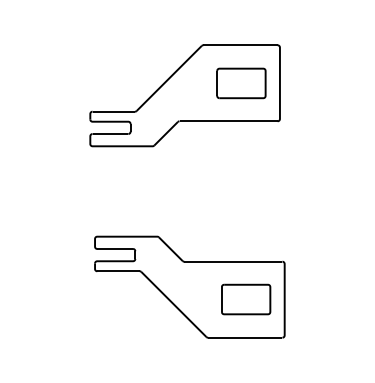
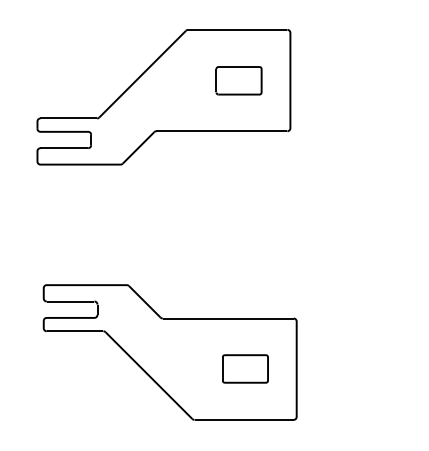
part: (241, 83) -> (239, 80), size x0.7
part: (246, 299) -> (245, 368), size x0.7

